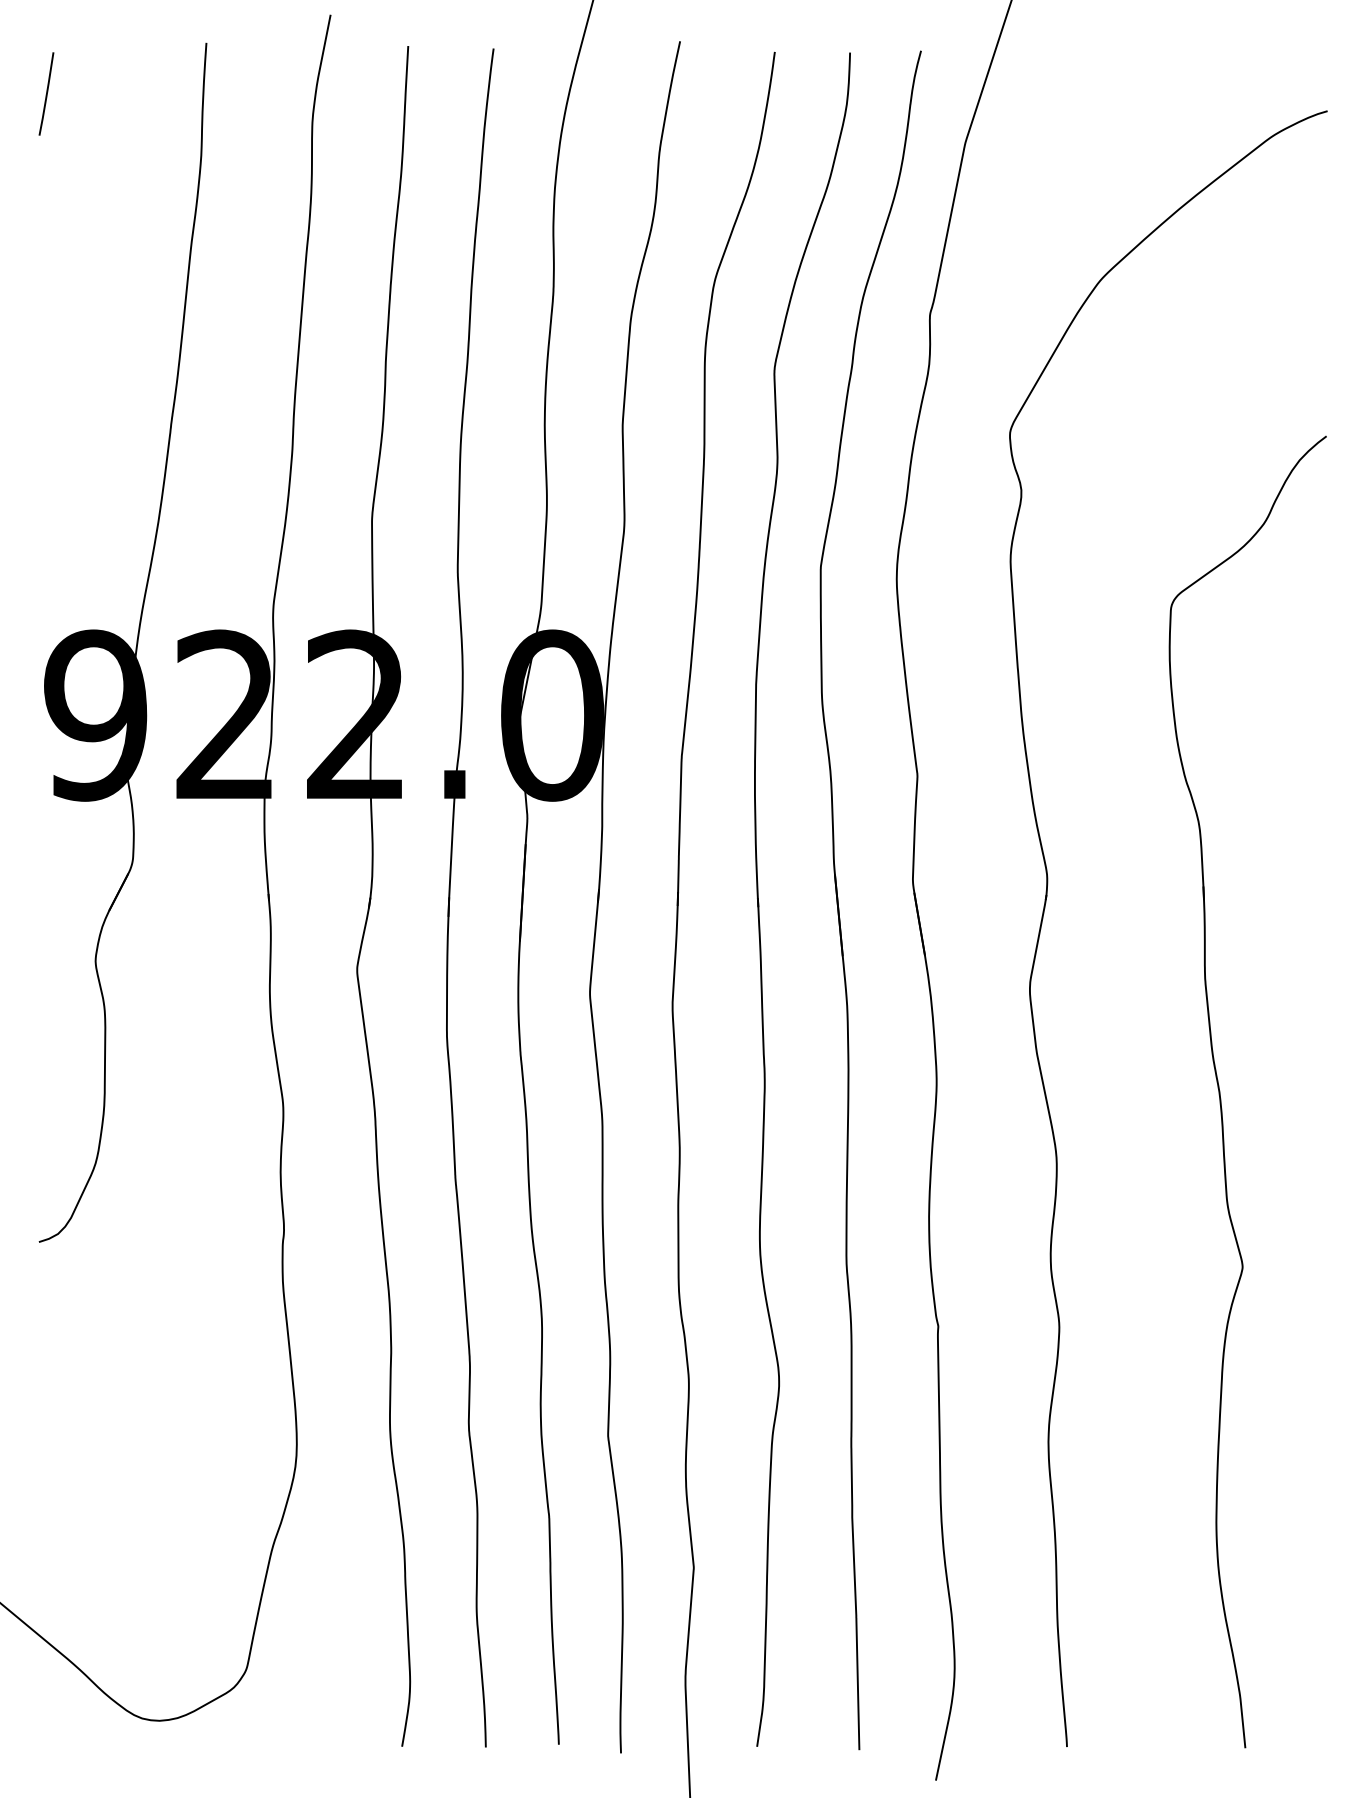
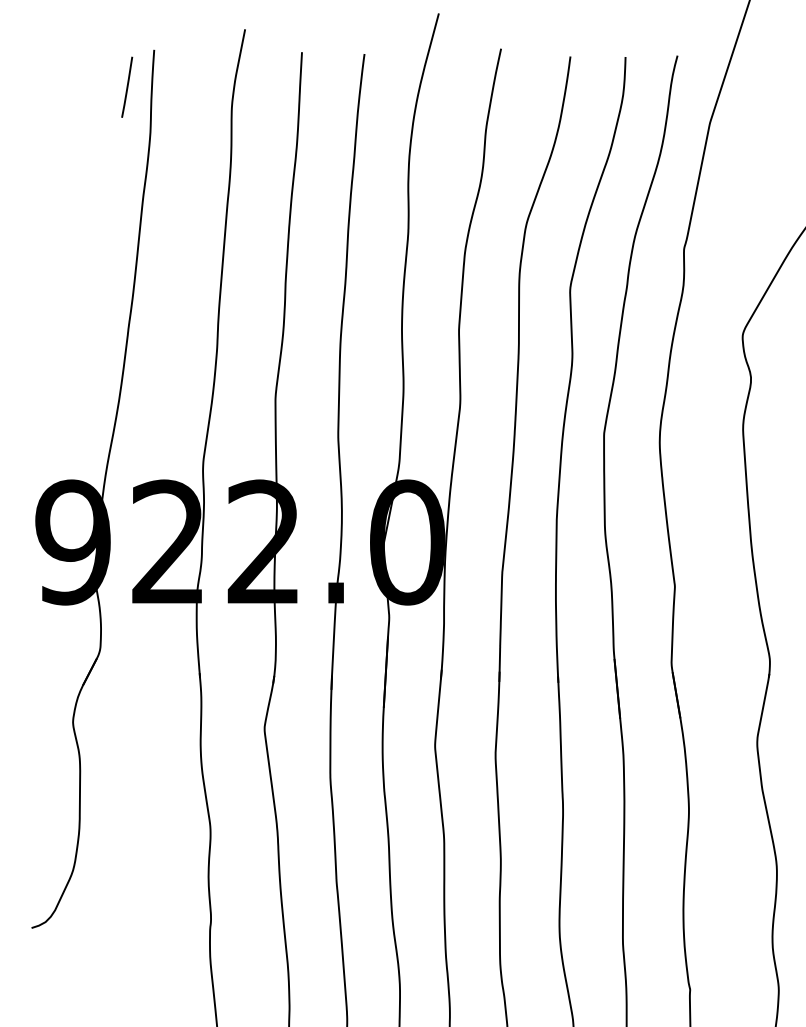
line: (46, 93) -> (127, 86), moved

